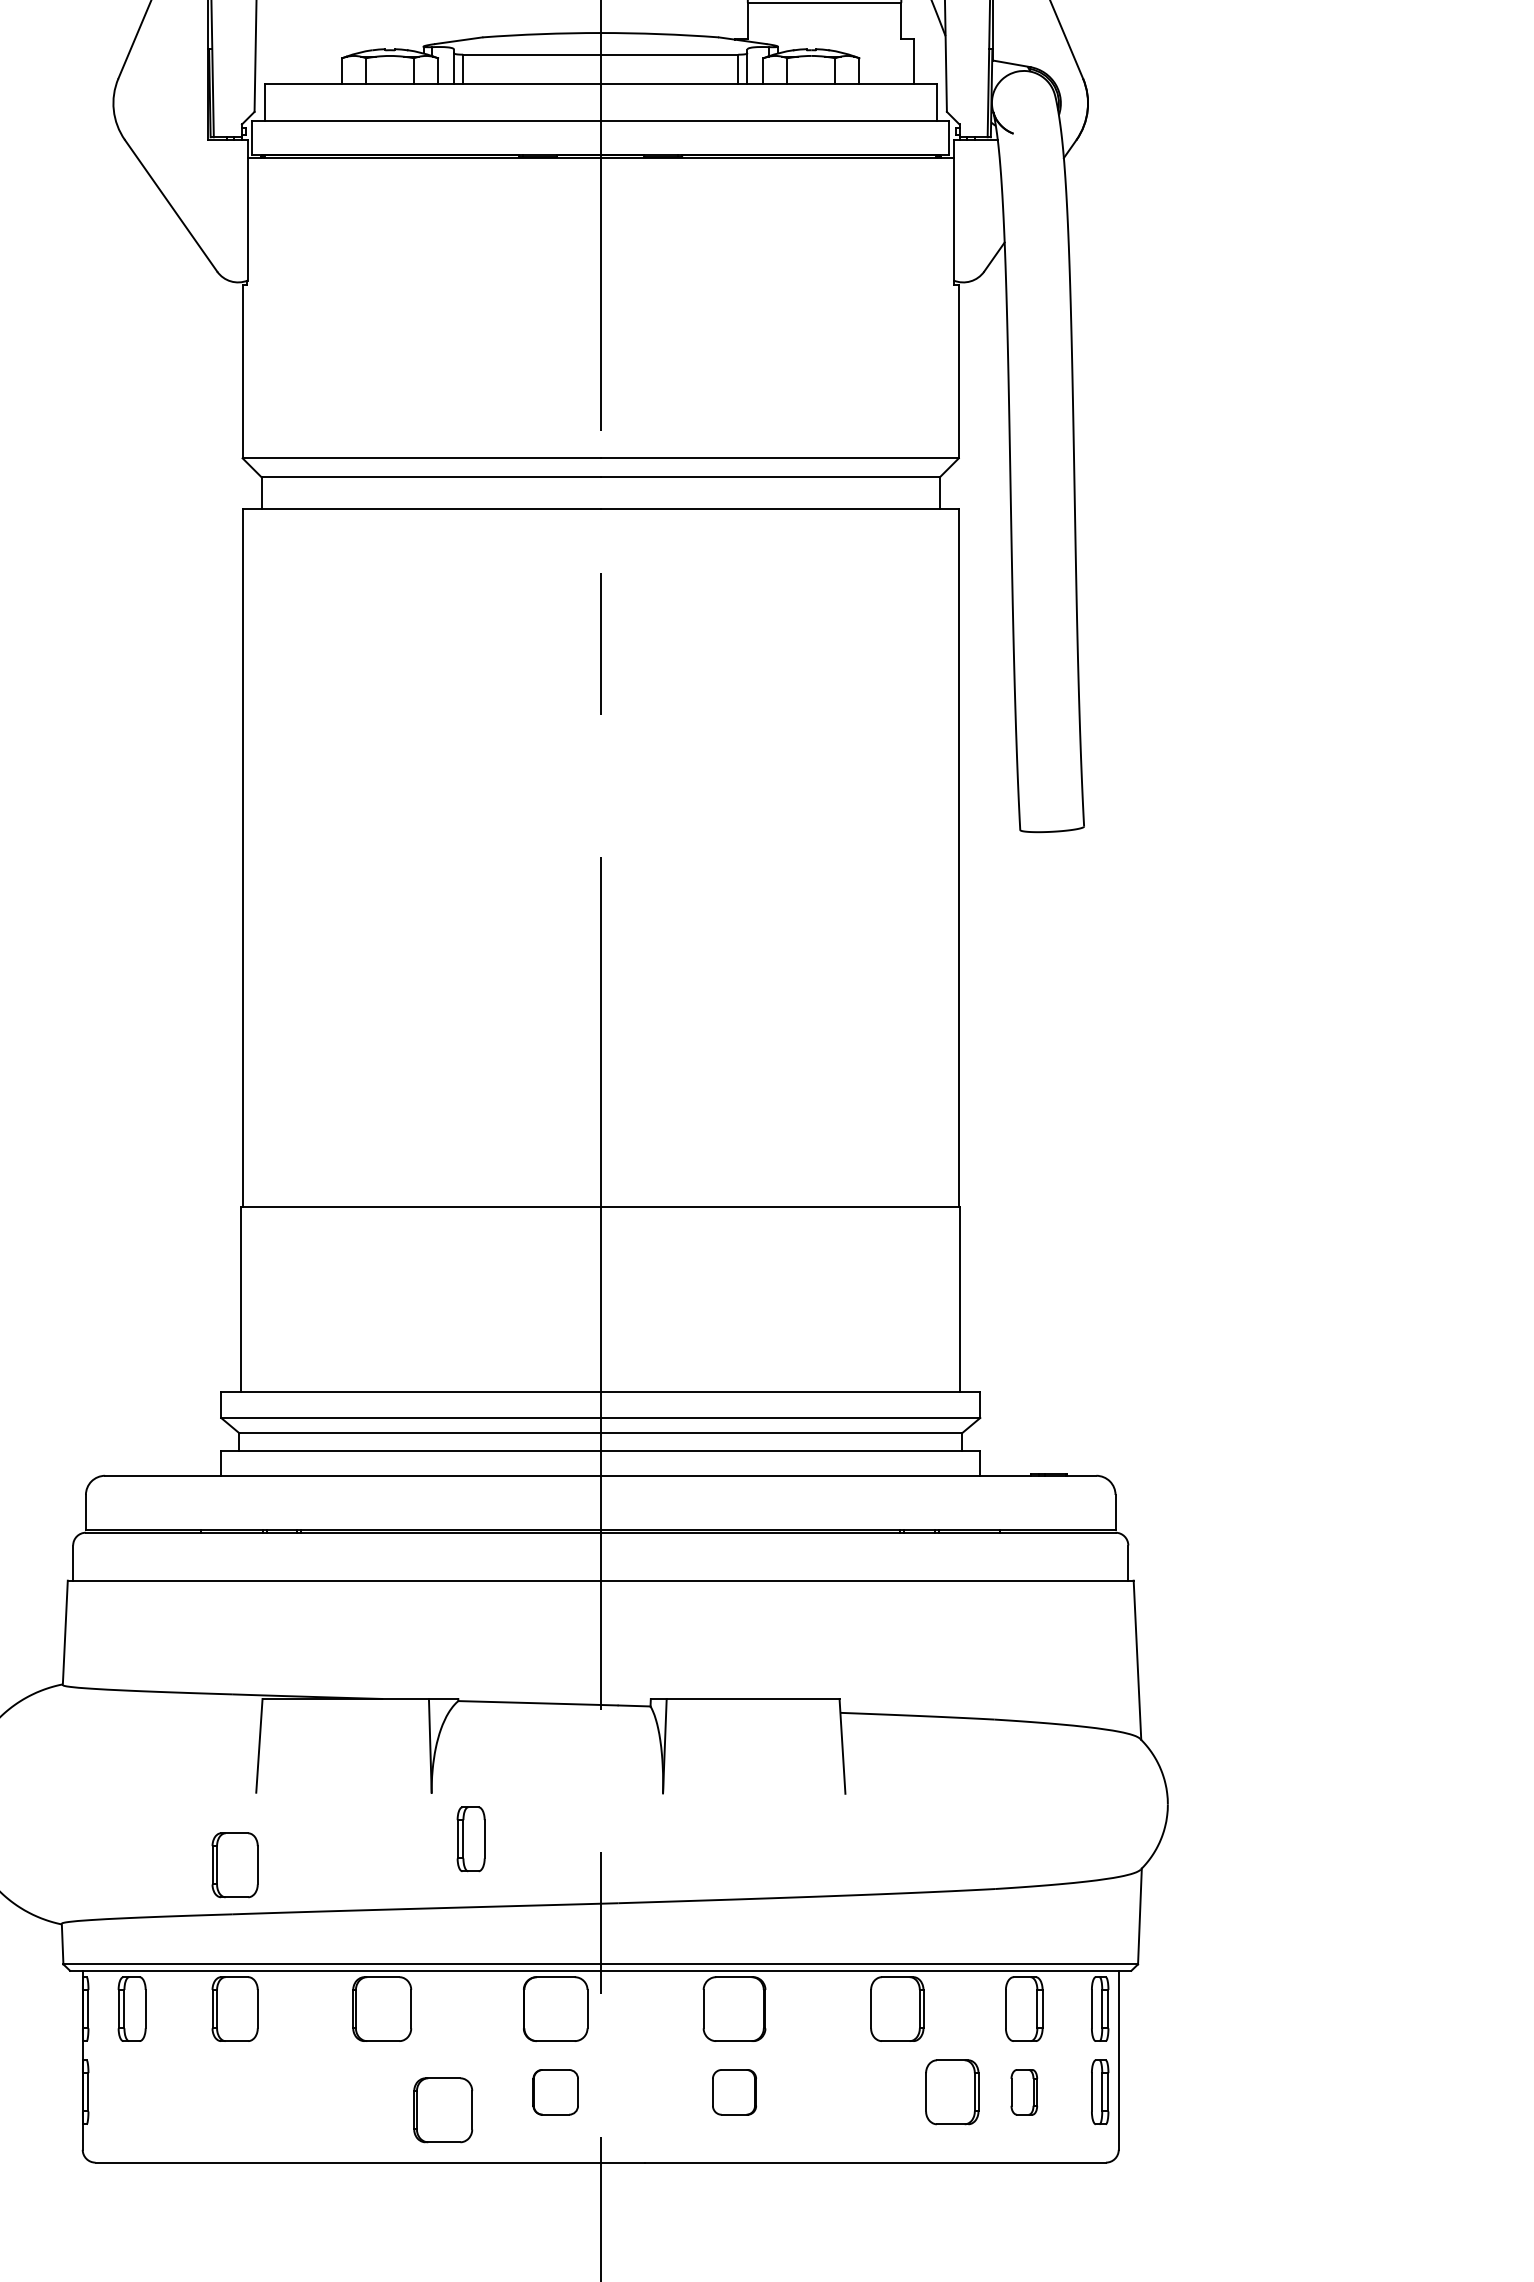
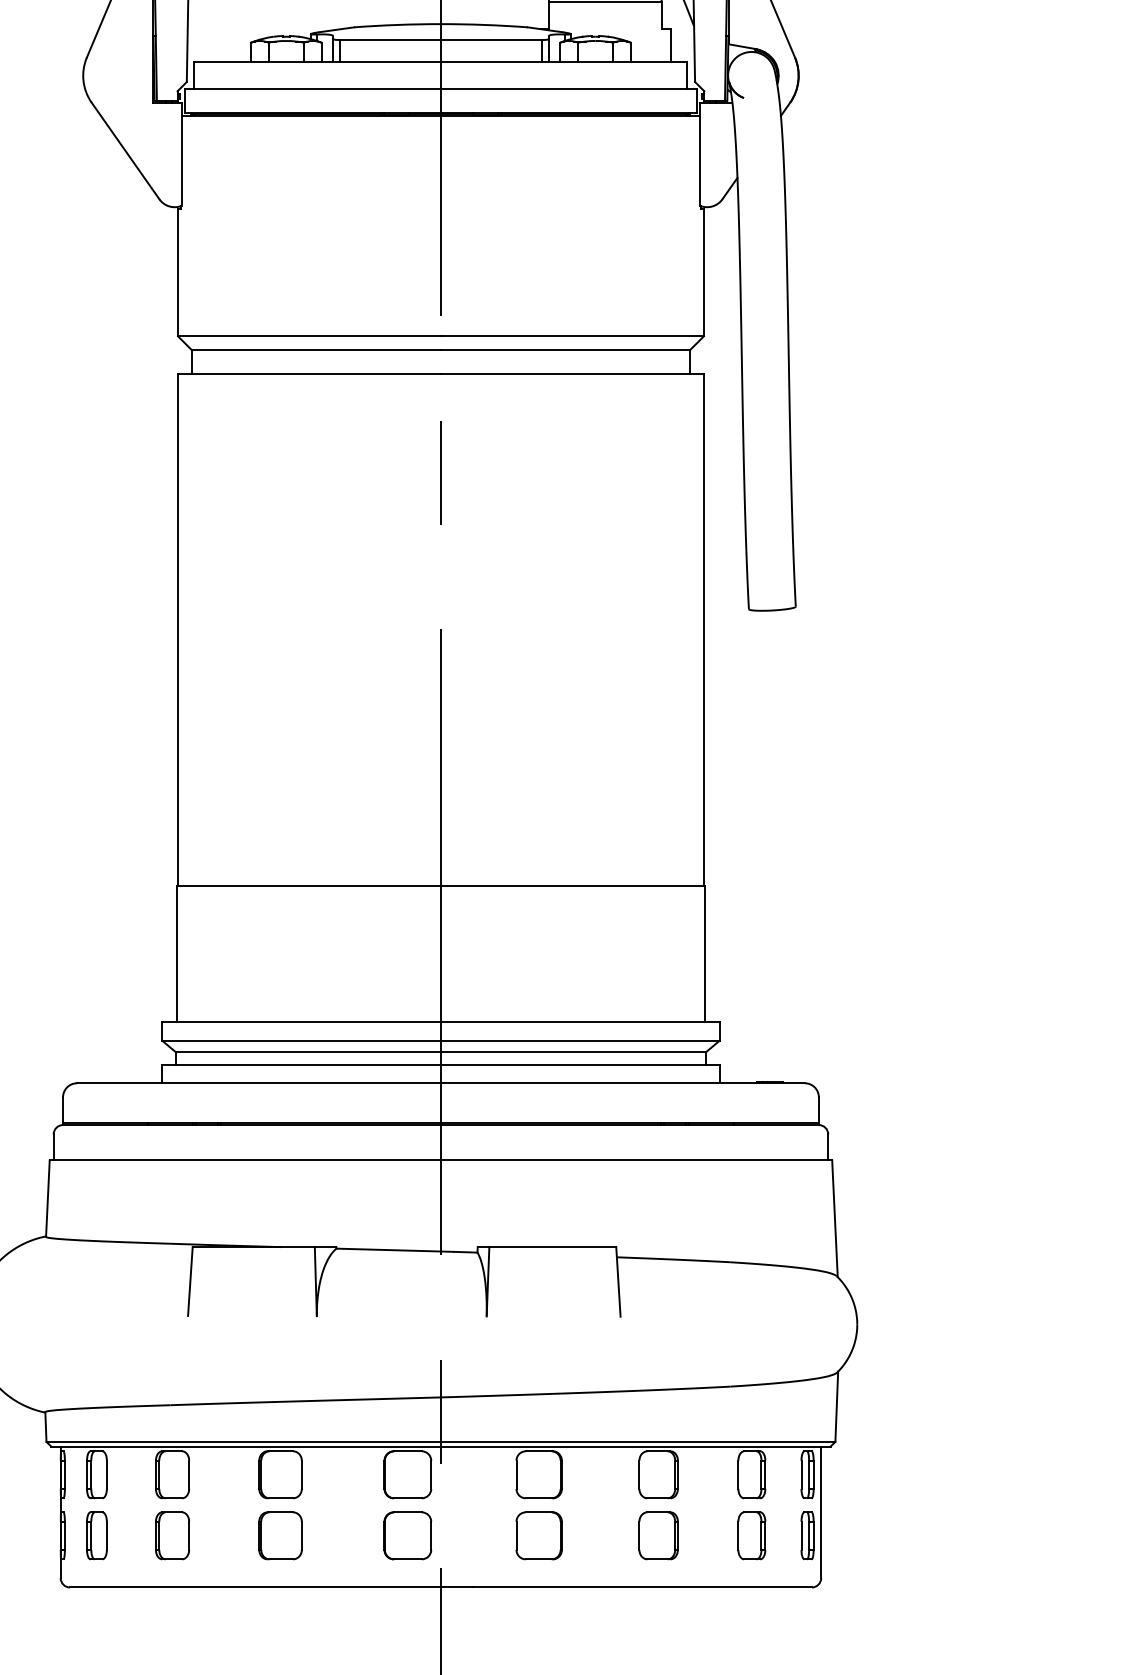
part: (470, 1839) -> (96, 1535), moved
part: (234, 1865) -> (172, 1535), moved
part: (555, 2092) -> (407, 1535), size x1.43
part: (734, 2092) -> (539, 1535), size x1.43
part: (952, 2092) -> (658, 1535), moved
part: (1024, 2092) -> (752, 1535), size x1.43
part: (443, 2110) -> (280, 1535), moved

